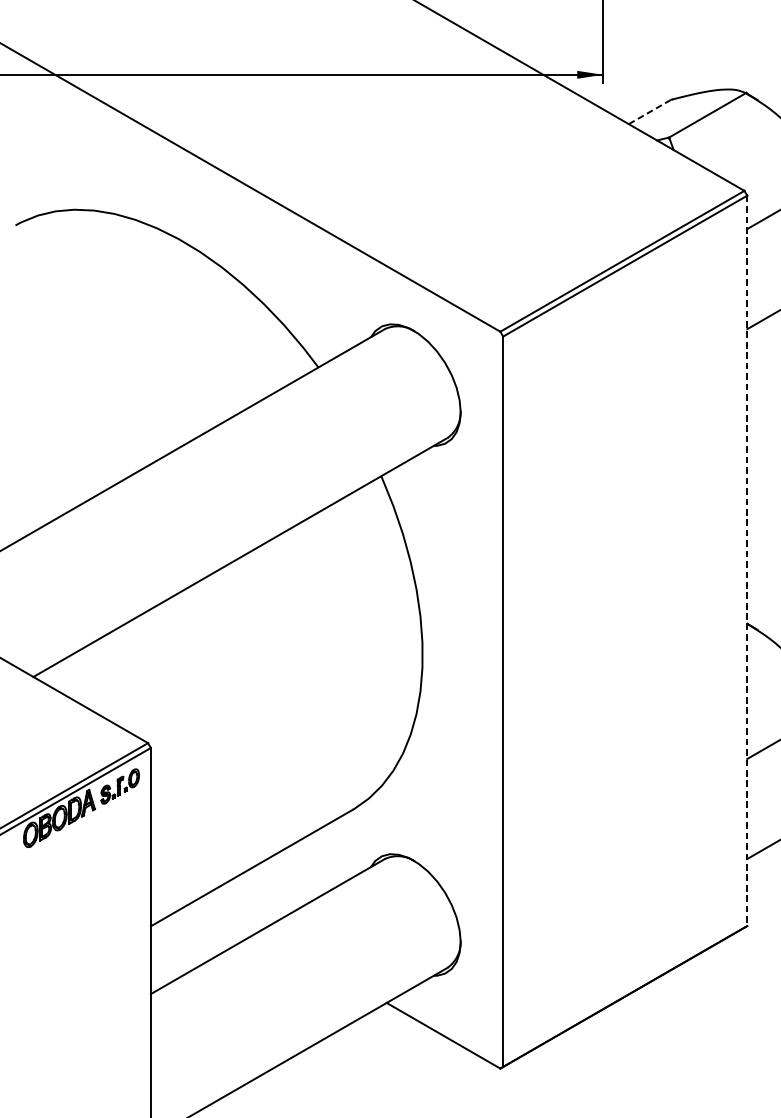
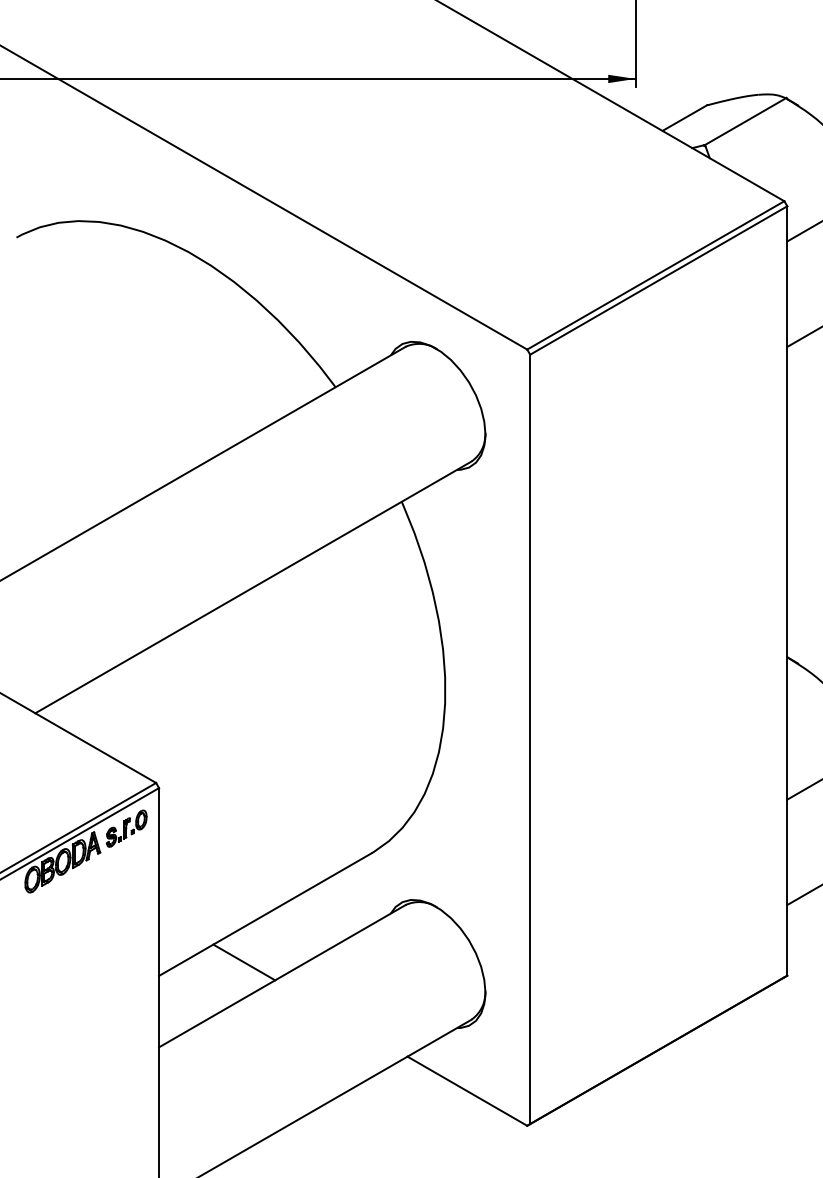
line: (650, 112) -> (685, 118), dashed -> solid
line: (747, 560) -> (787, 590), dashed -> solid
line: (231, 913) -> (244, 962), added

